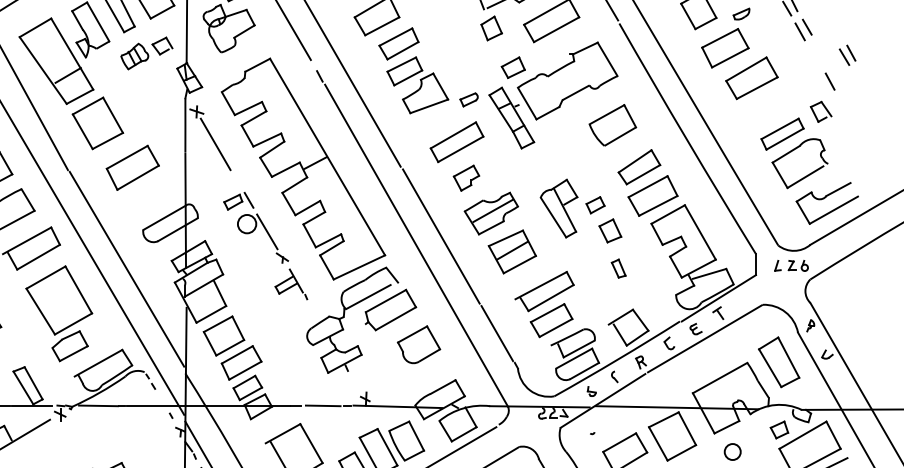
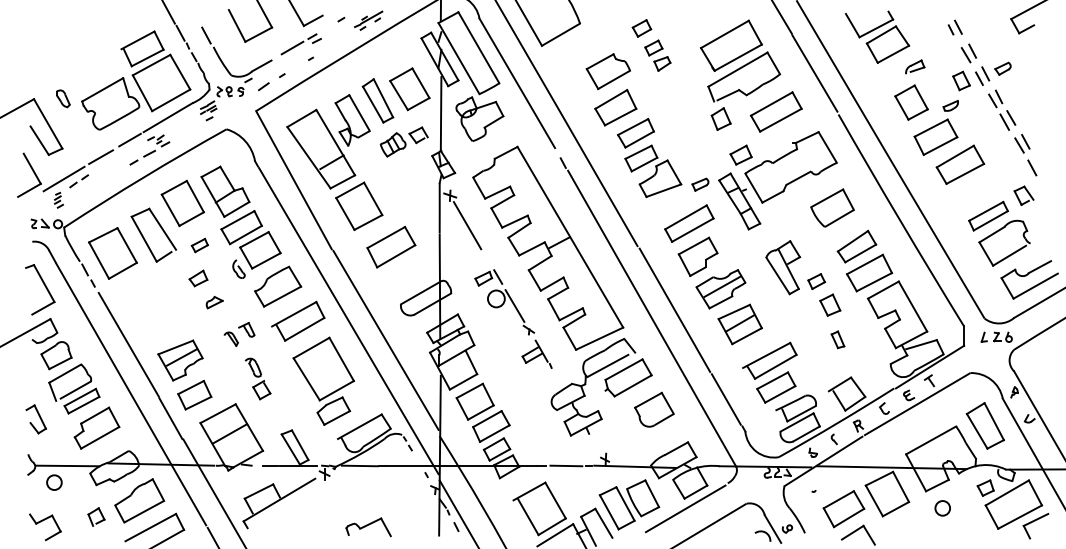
part: (847, 55) -> (1022, 143), moved
part: (465, 177) -> (697, 256), size x1.67
part: (559, 208) -> (783, 267), moved

